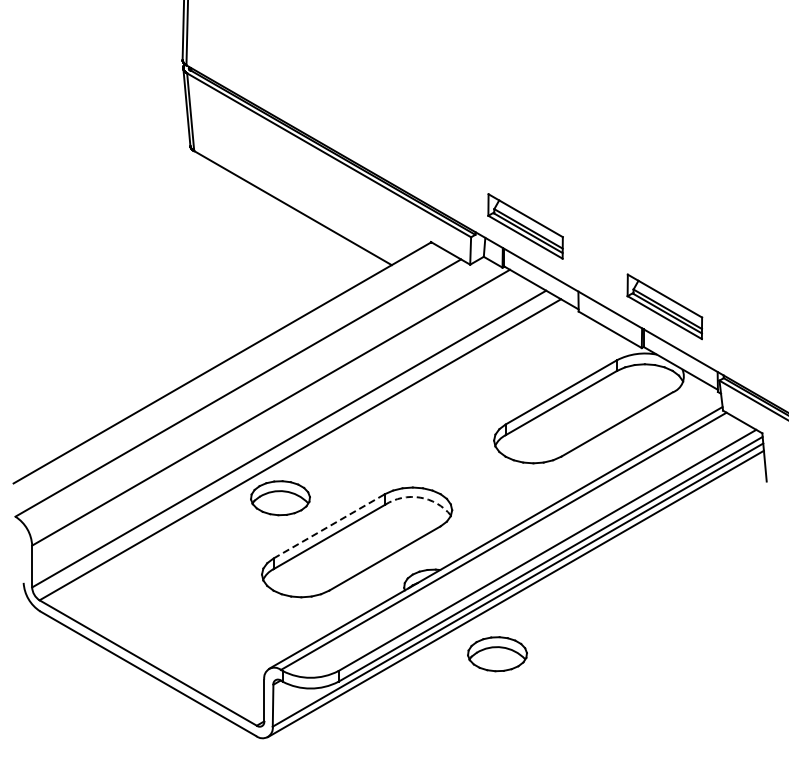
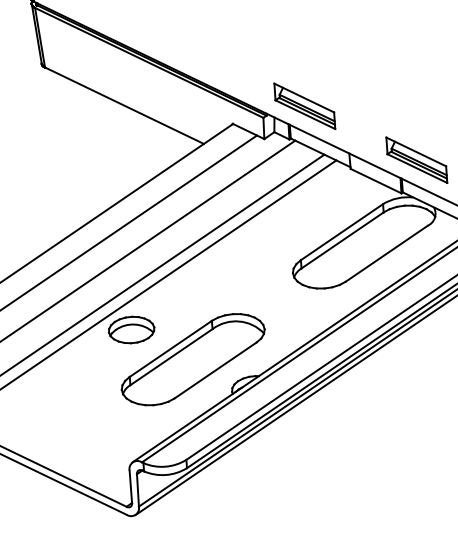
arc: (420, 497) -> (239, 321), dashed -> solid
line: (329, 526) -> (171, 349), dashed -> solid
part: (497, 654) -> (307, 437), removed

